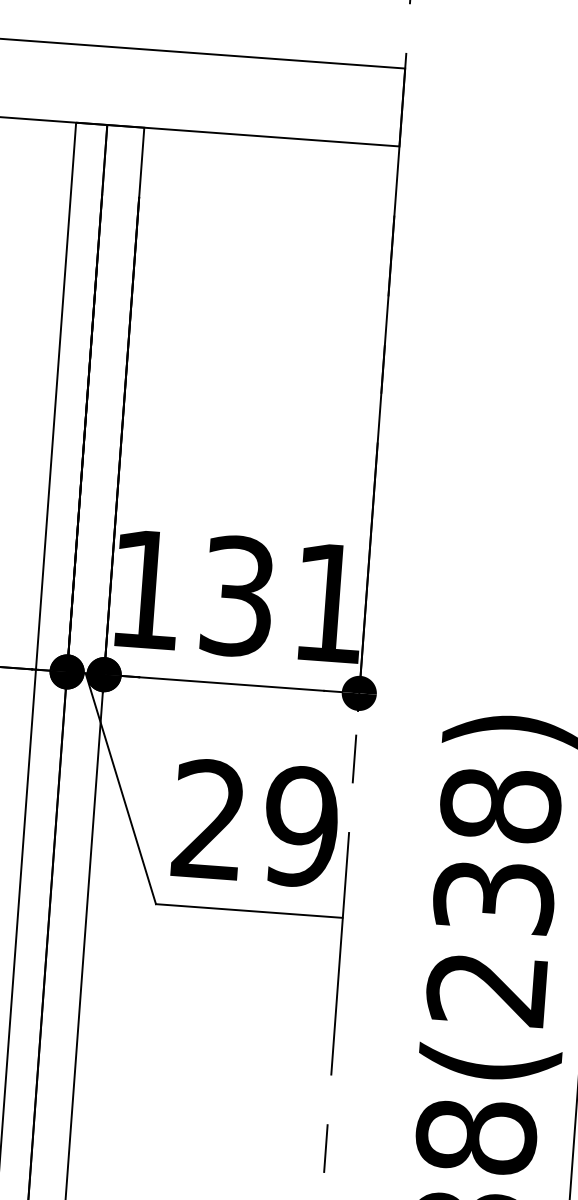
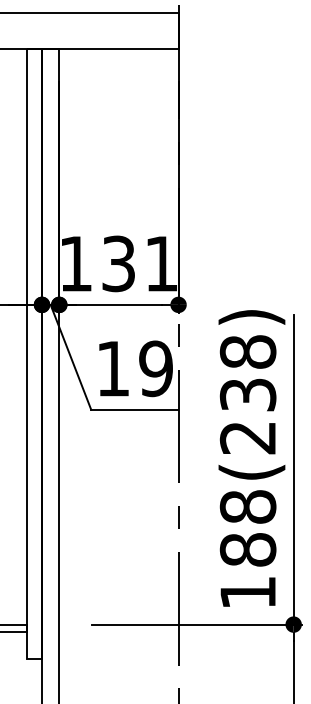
text: (207, 819) -> (112, 368), 29 -> 19

